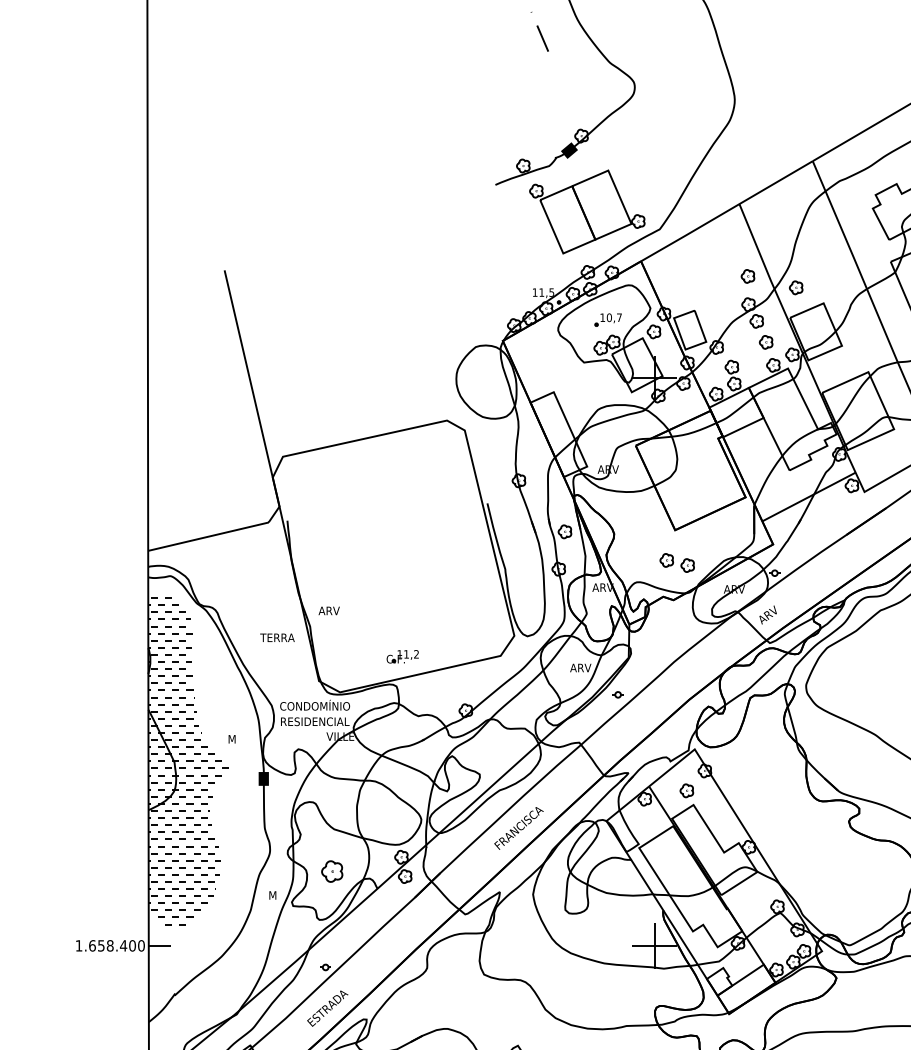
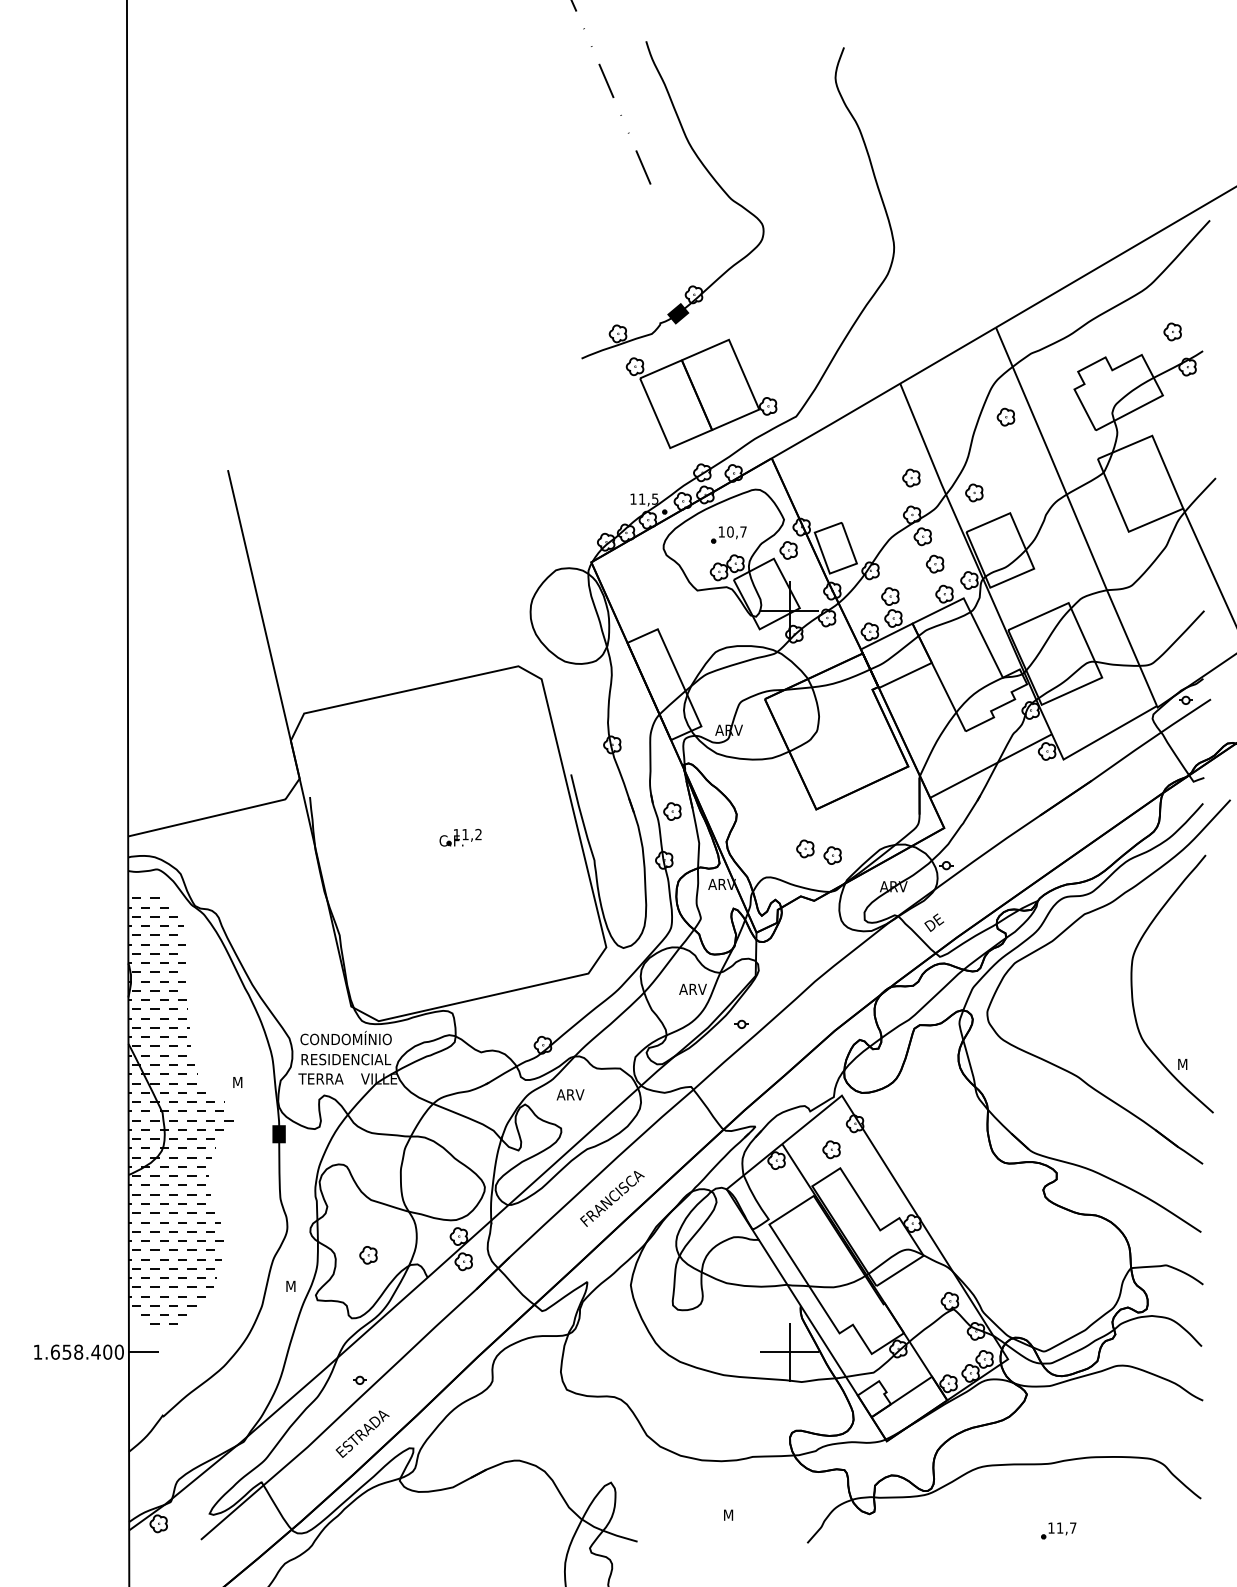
part: (820, 229) -> (1005, 416), added
text: (329, 610) -> (570, 1094), moved
text: (767, 614) -> (936, 919), ARV -> DE
text: (277, 637) -> (320, 1078), moved
part: (402, 656) -> (460, 837), moved
part: (332, 871) -> (368, 1255), size x0.62

